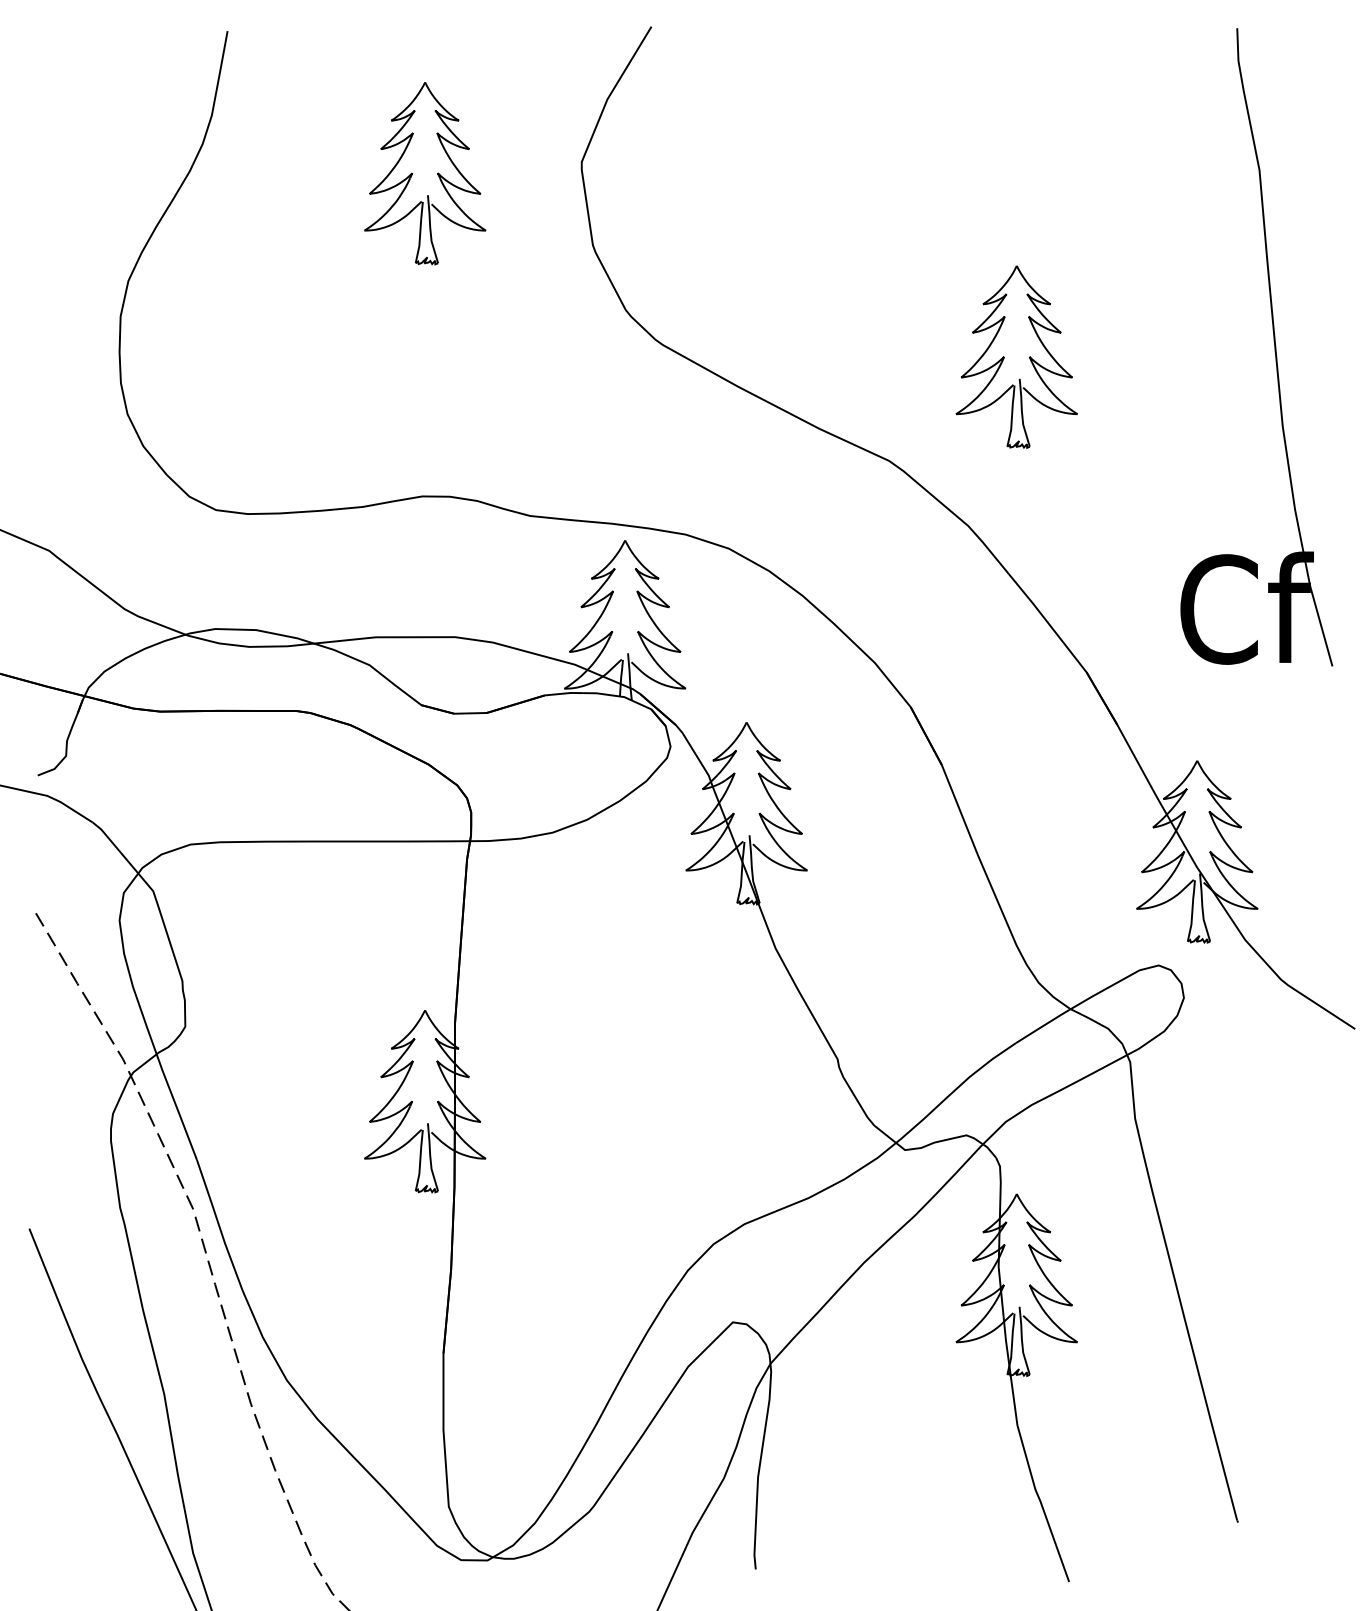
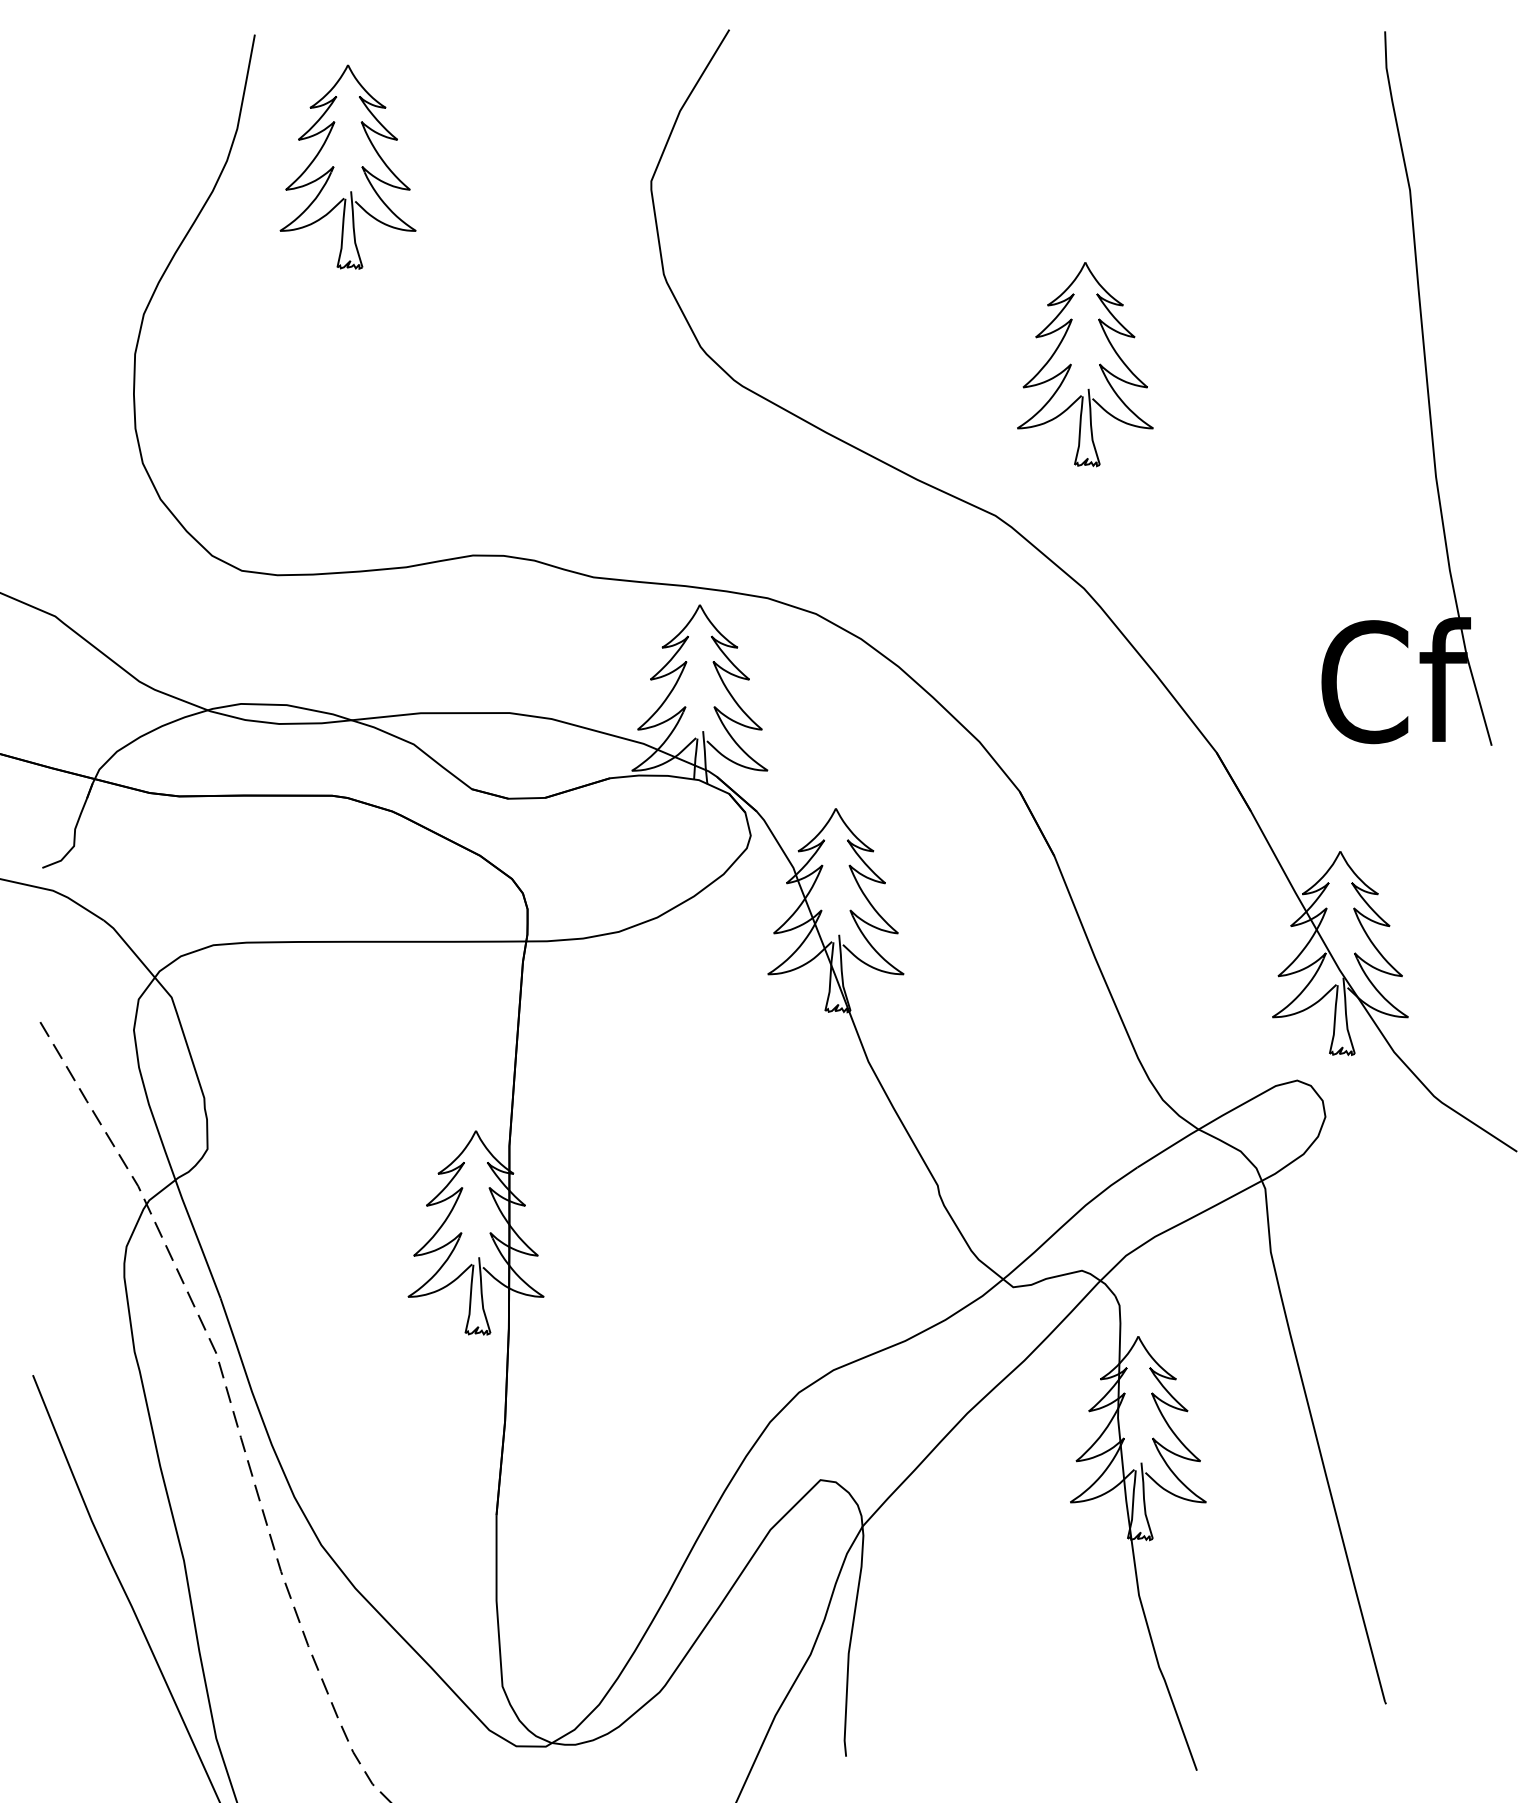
part: (413, 173) -> (334, 167), moved
part: (1004, 357) -> (1071, 364), moved

